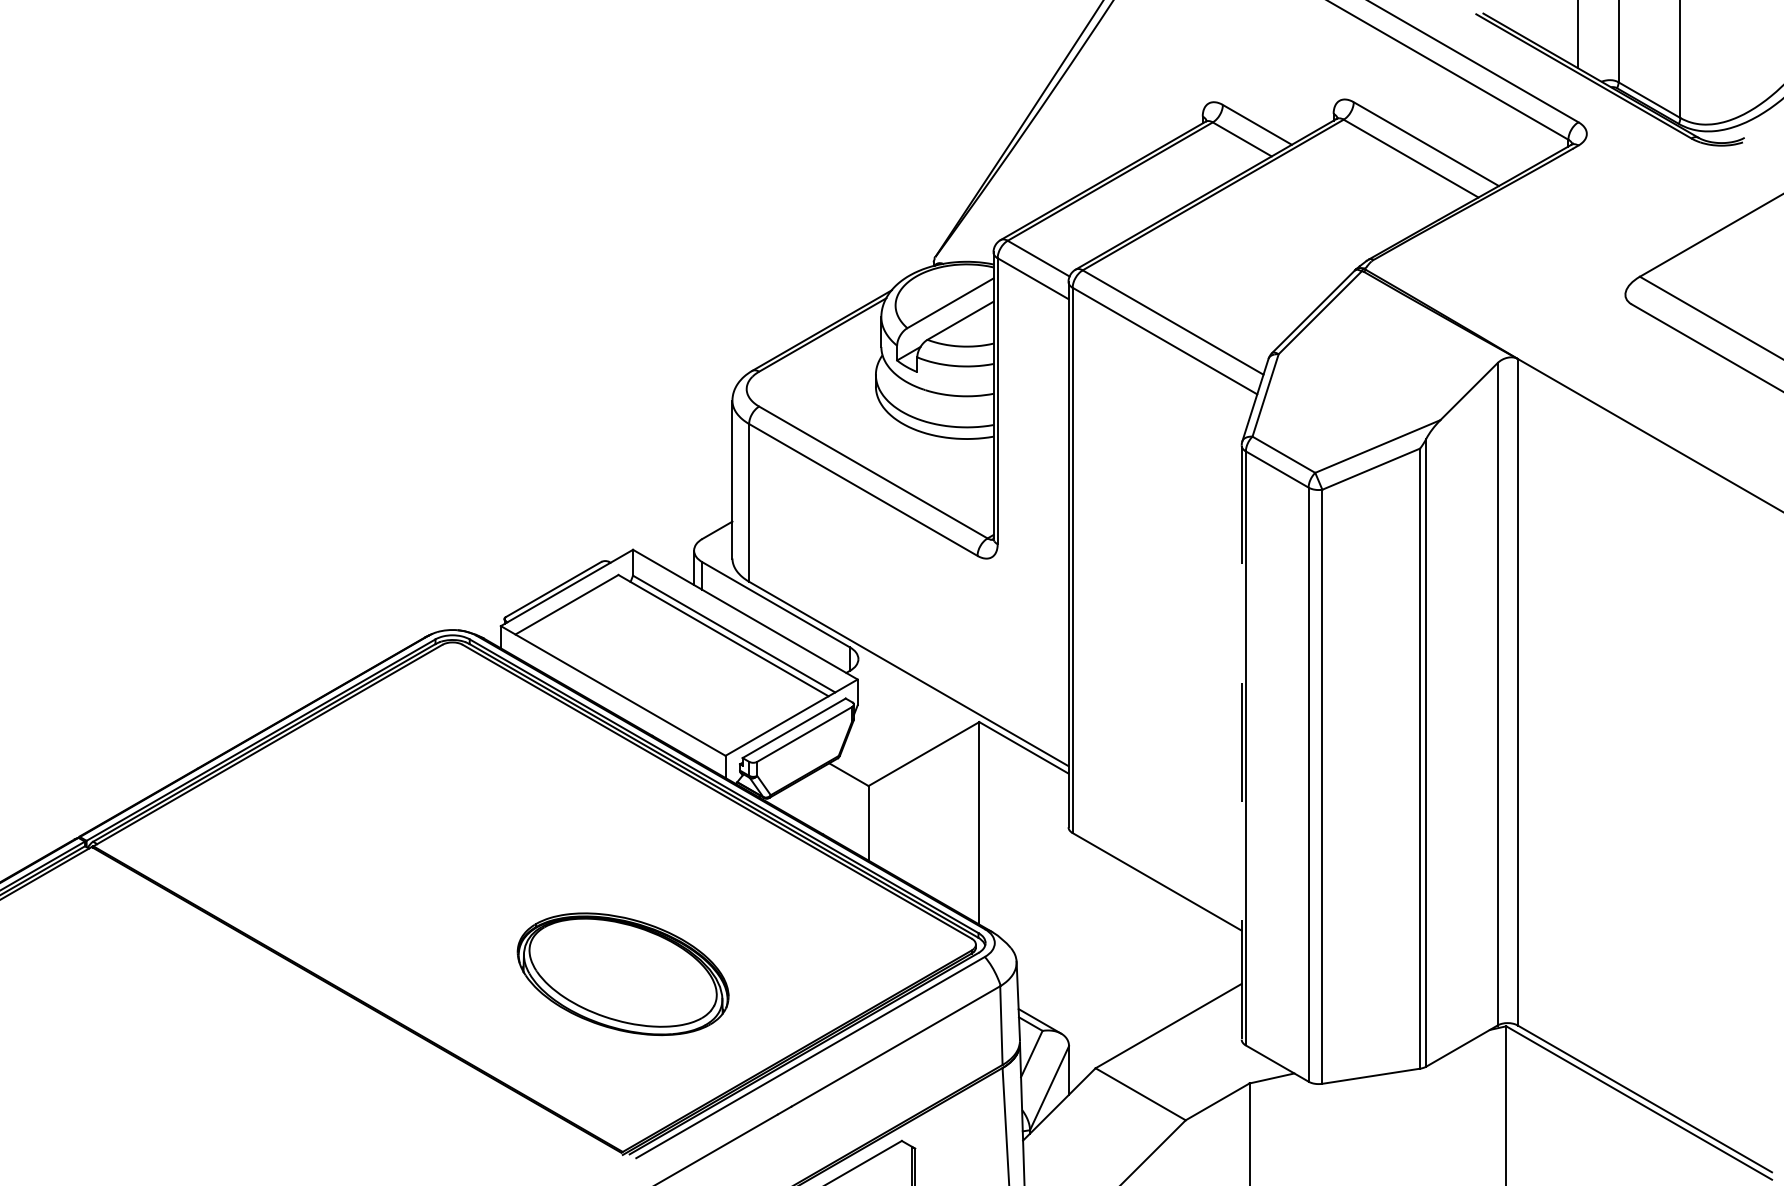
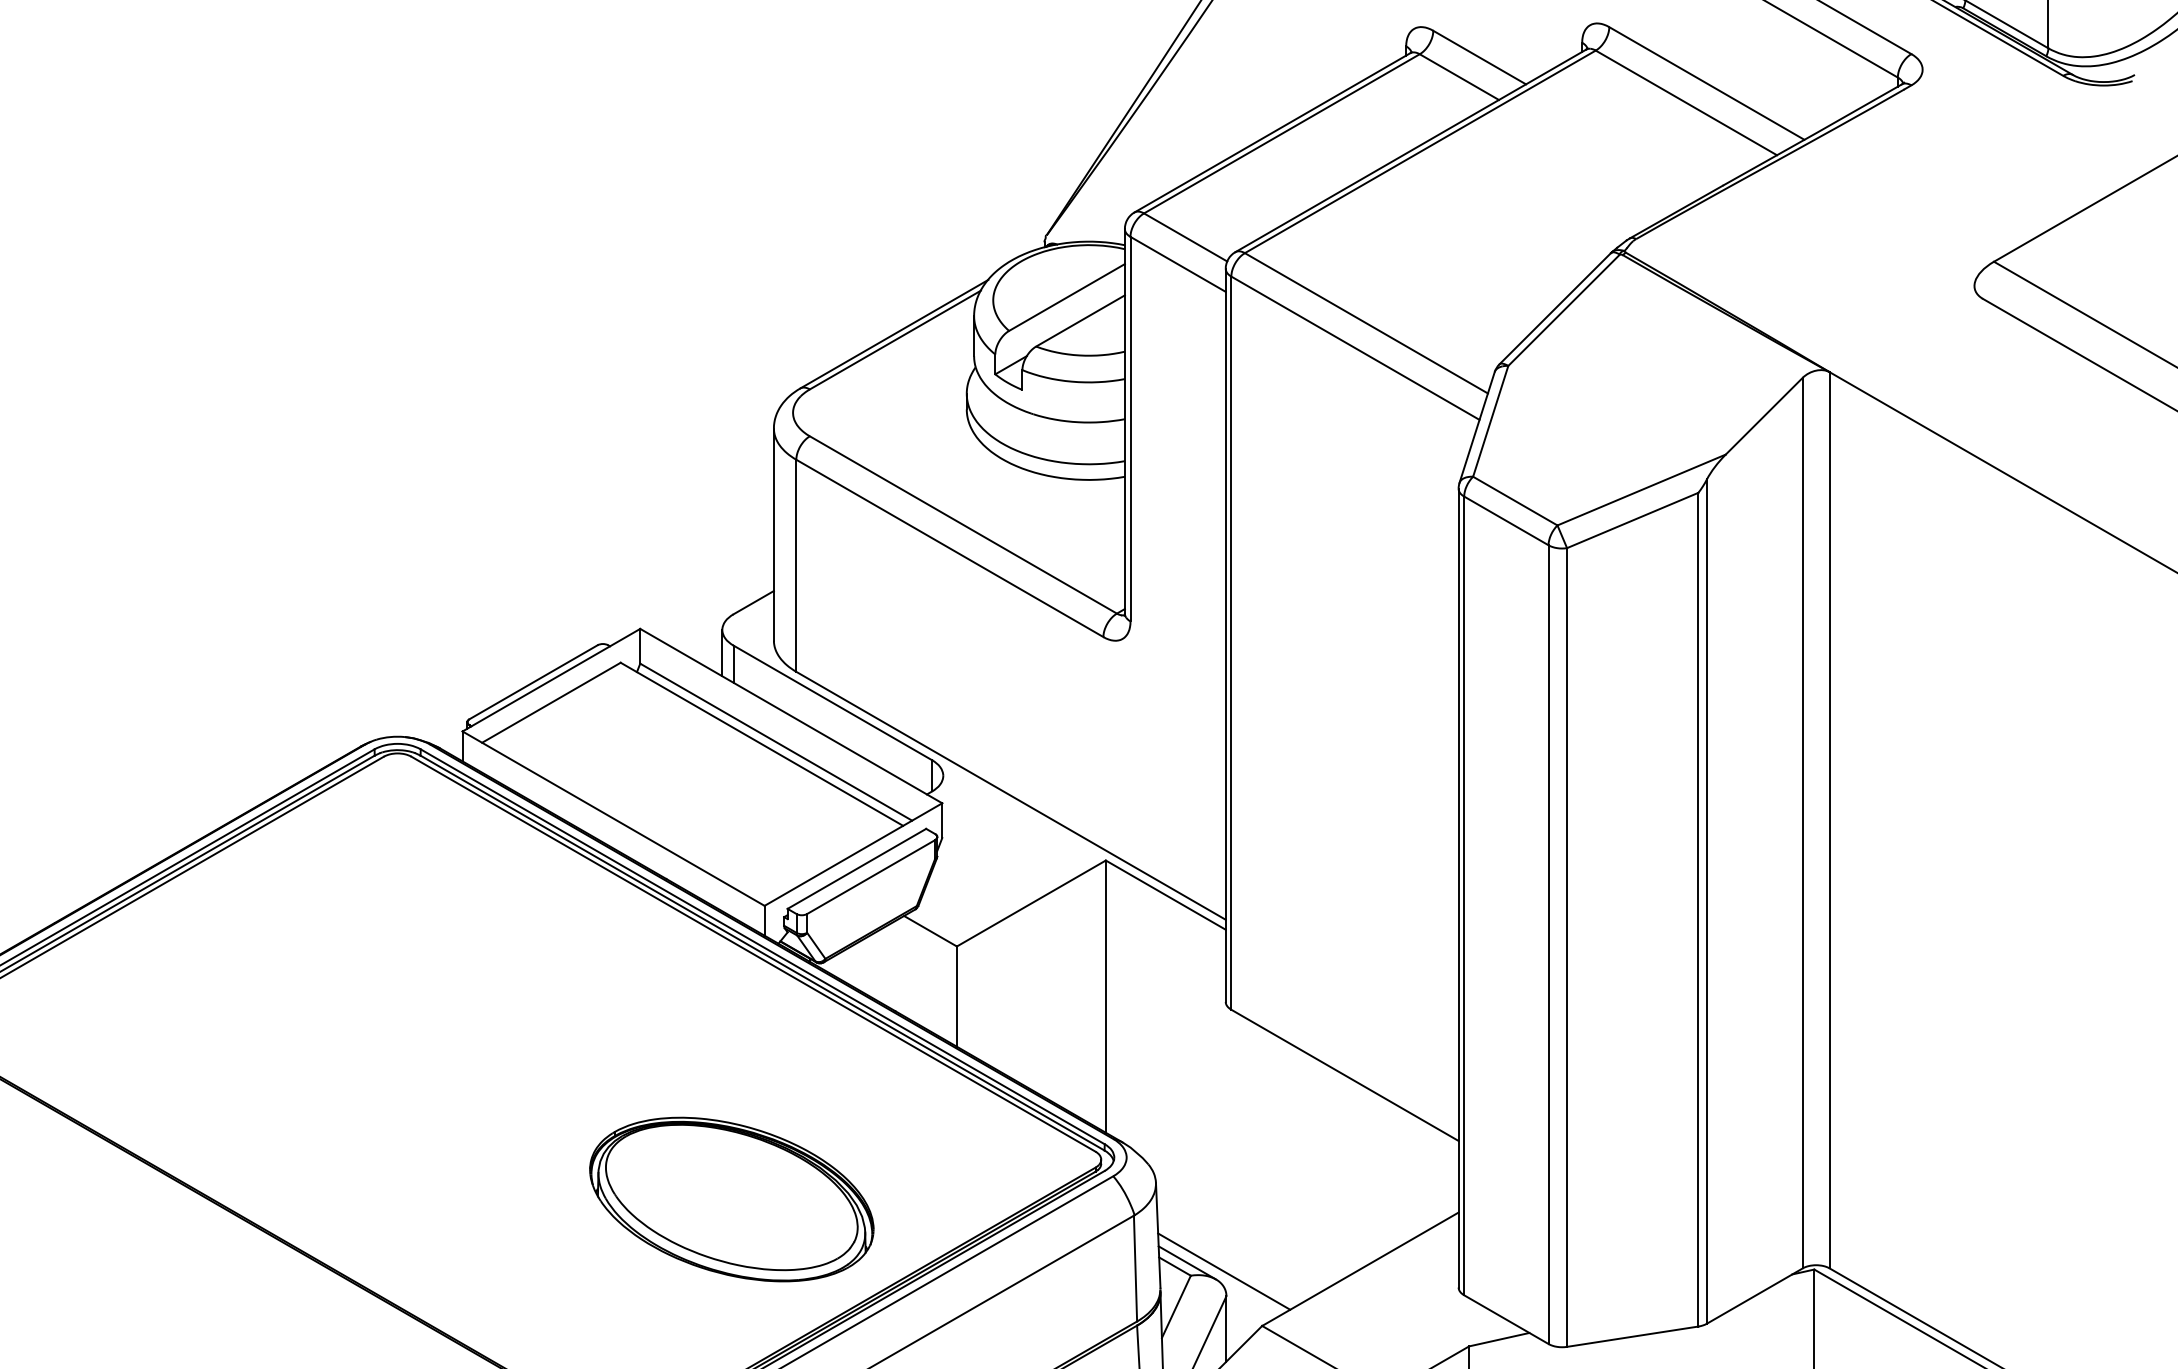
line: (1241, 743) -> (1458, 889), dashed -> solid
part: (622, 974) -> (730, 1199), moved
line: (1067, 1027) -> (1224, 1271), added

